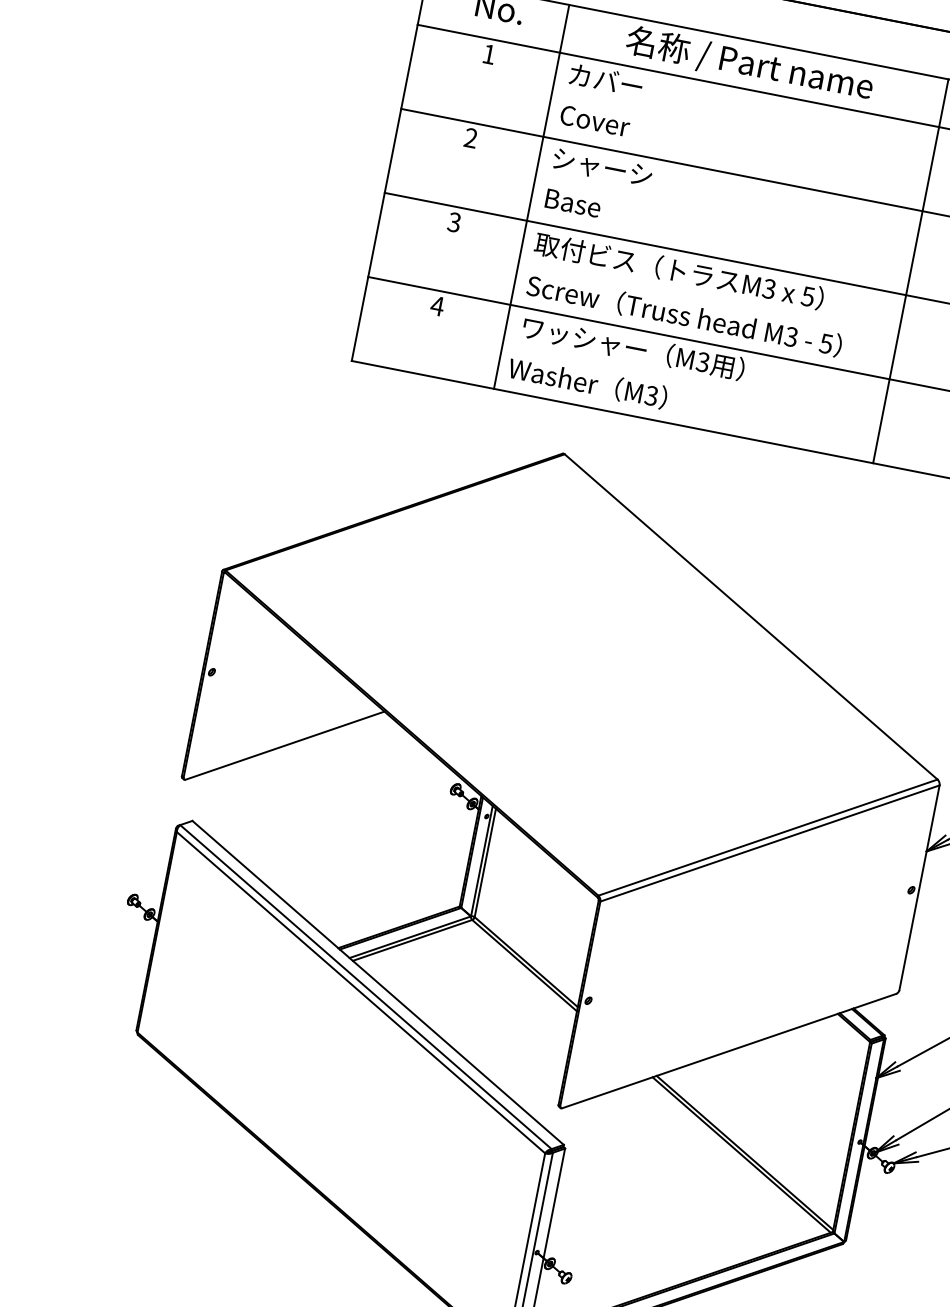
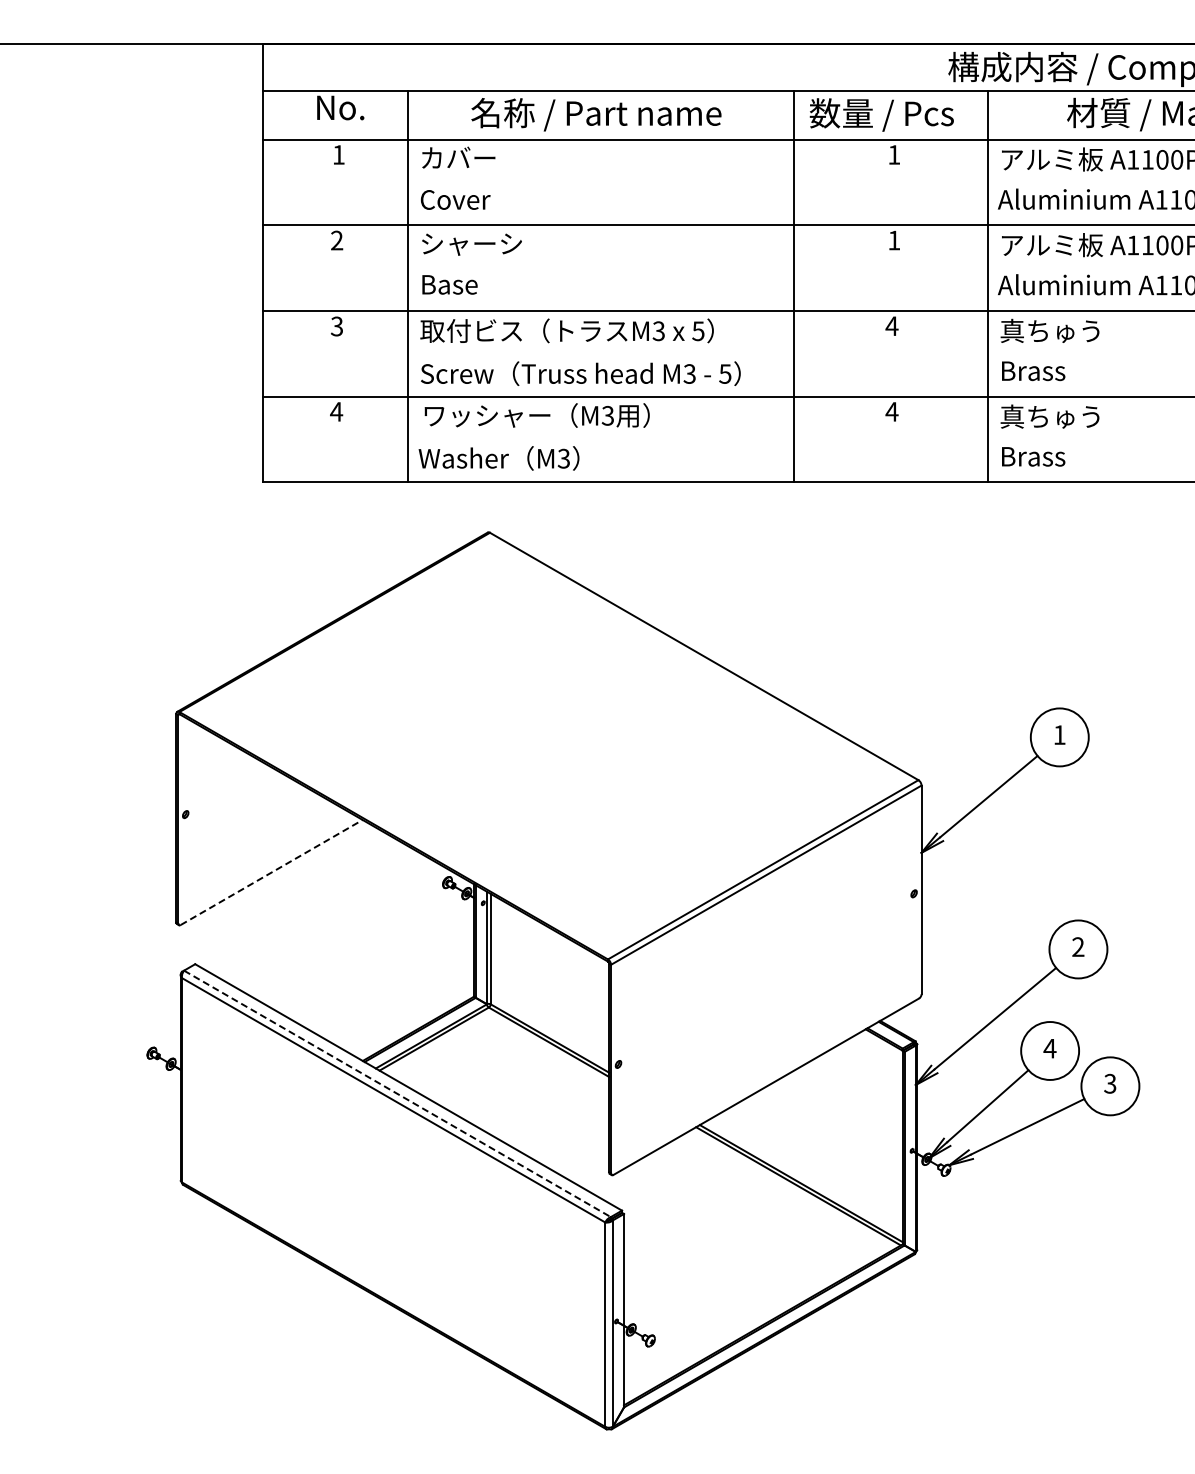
line: (285, 745) -> (272, 872), solid -> dashed
line: (365, 987) -> (397, 1094), solid -> dashed

